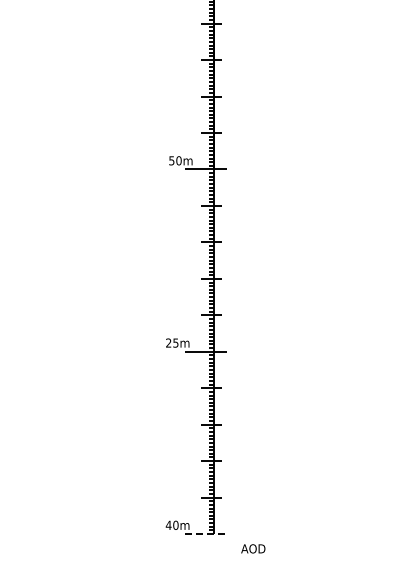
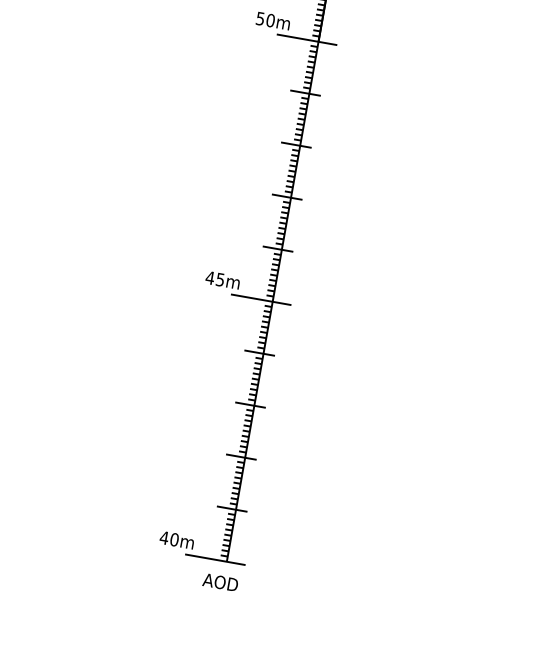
text: (168, 342) -> (210, 277), 25m -> 45m
line: (206, 534) -> (215, 560), dashed -> solid
text: (253, 548) -> (220, 581), moved

